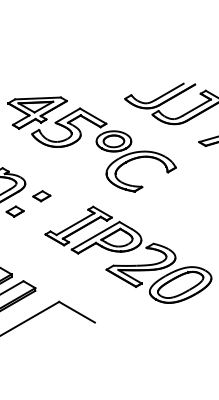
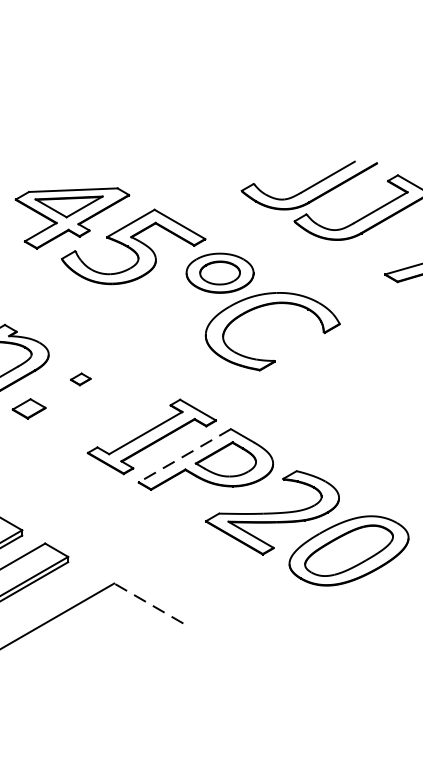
part: (41, 196) -> (80, 379), size x0.6
line: (95, 236) -> (184, 457), solid -> dashed
line: (77, 312) -> (149, 604), solid -> dashed

